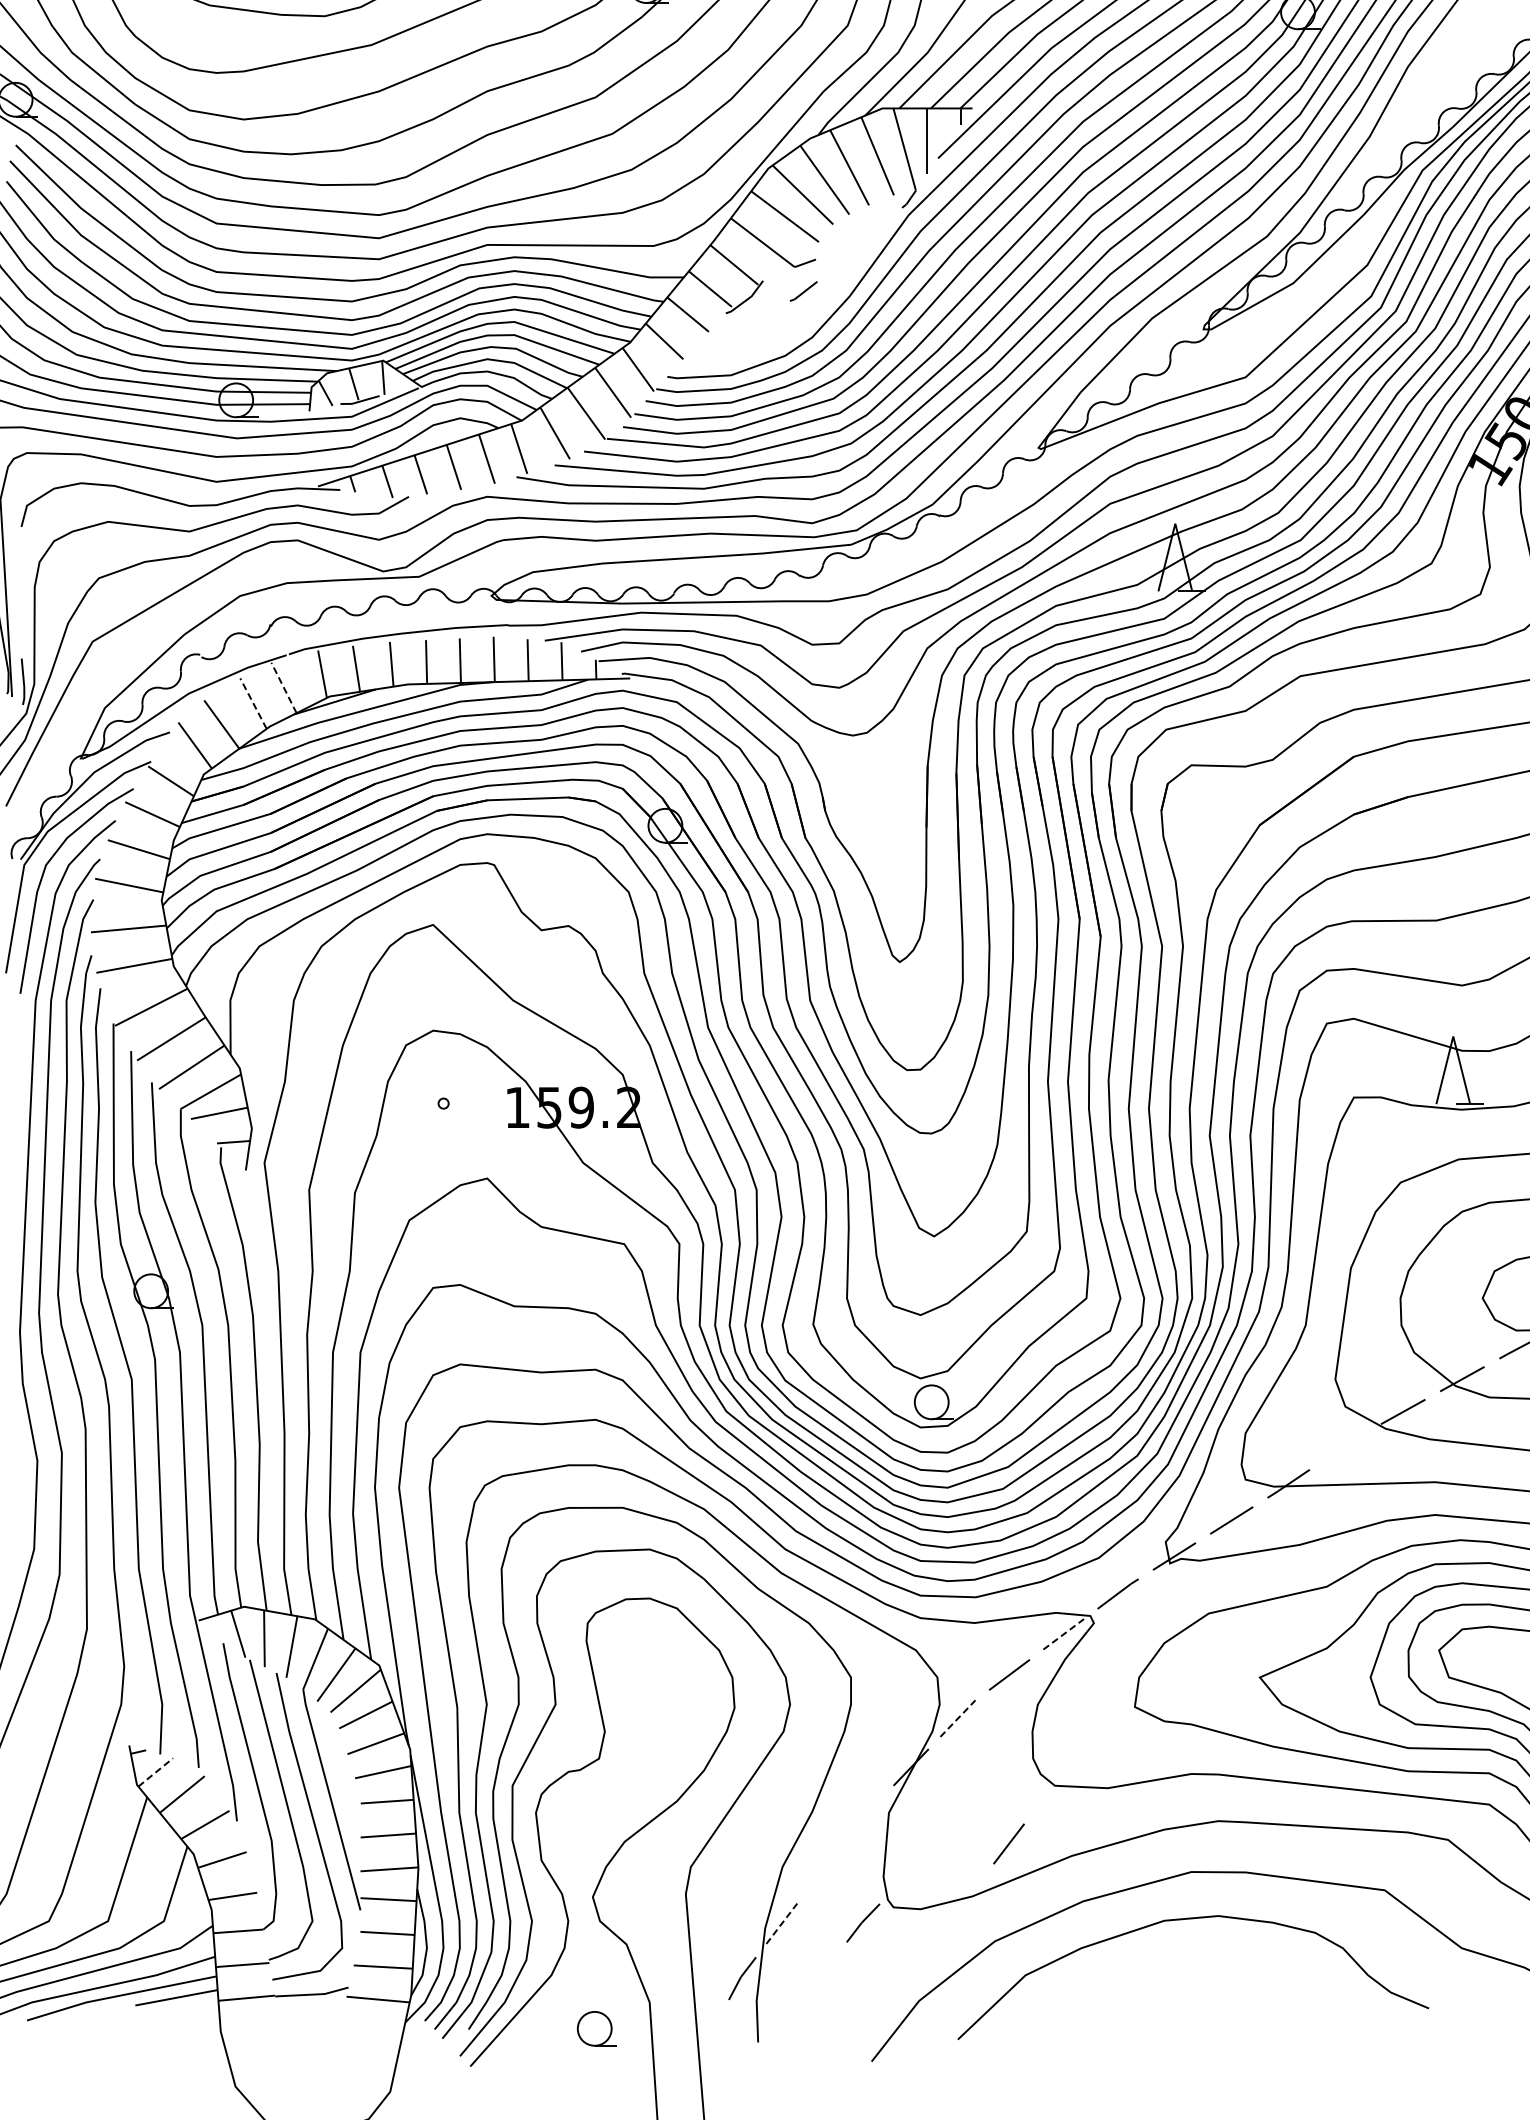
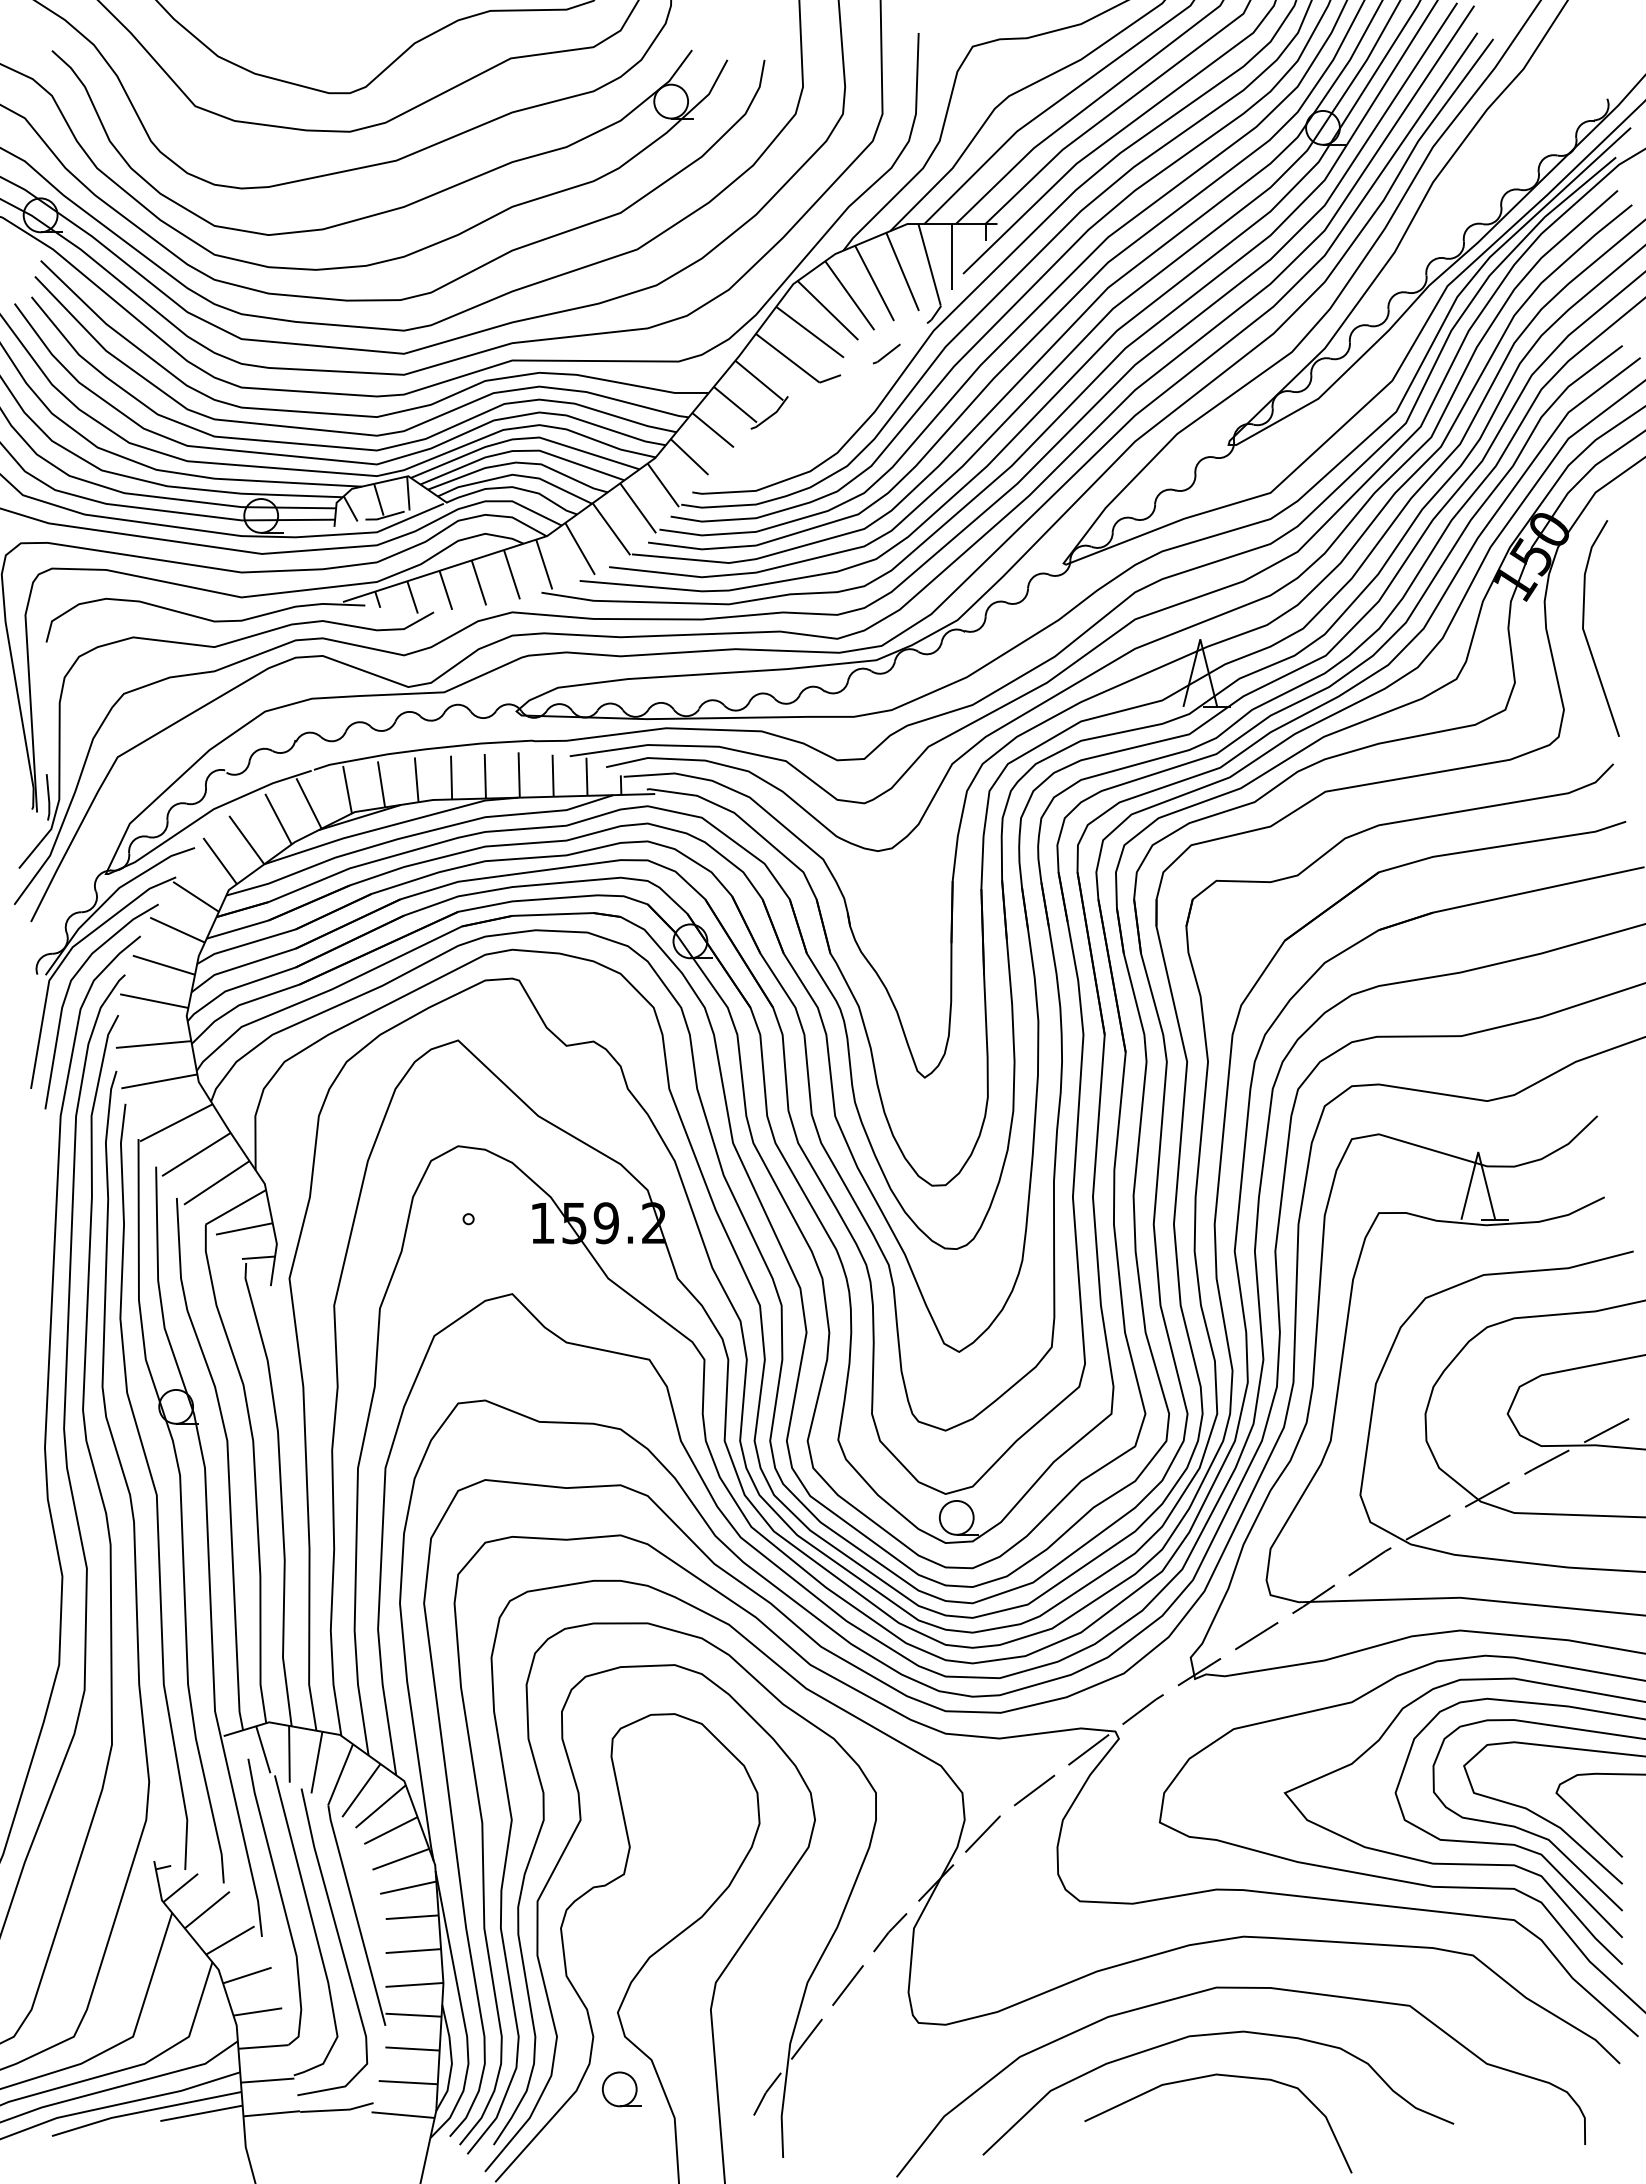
line: (803, 290) -> (886, 353), moved
line: (283, 687) -> (308, 803), dashed -> solid
line: (253, 702) -> (278, 818), dashed -> solid
line: (1344, 1445) -> (1369, 1561), added
line: (1064, 1633) -> (1089, 1749), dashed -> solid
line: (958, 1717) -> (983, 1833), dashed -> solid
line: (156, 1771) -> (181, 1887), dashed -> solid
line: (1008, 1843) -> (847, 1985), moved
line: (782, 1922) -> (807, 2038), dashed -> solid
part: (863, 1922) -> (890, 1932), moved
curve: (1198, 1960) -> (1223, 2076), added
part: (596, 2028) -> (621, 2089), moved

